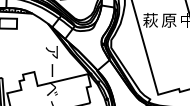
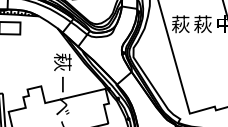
text: (168, 19) -> (202, 23), 原 -> 萩
text: (52, 51) -> (62, 61), ア -> 萩

